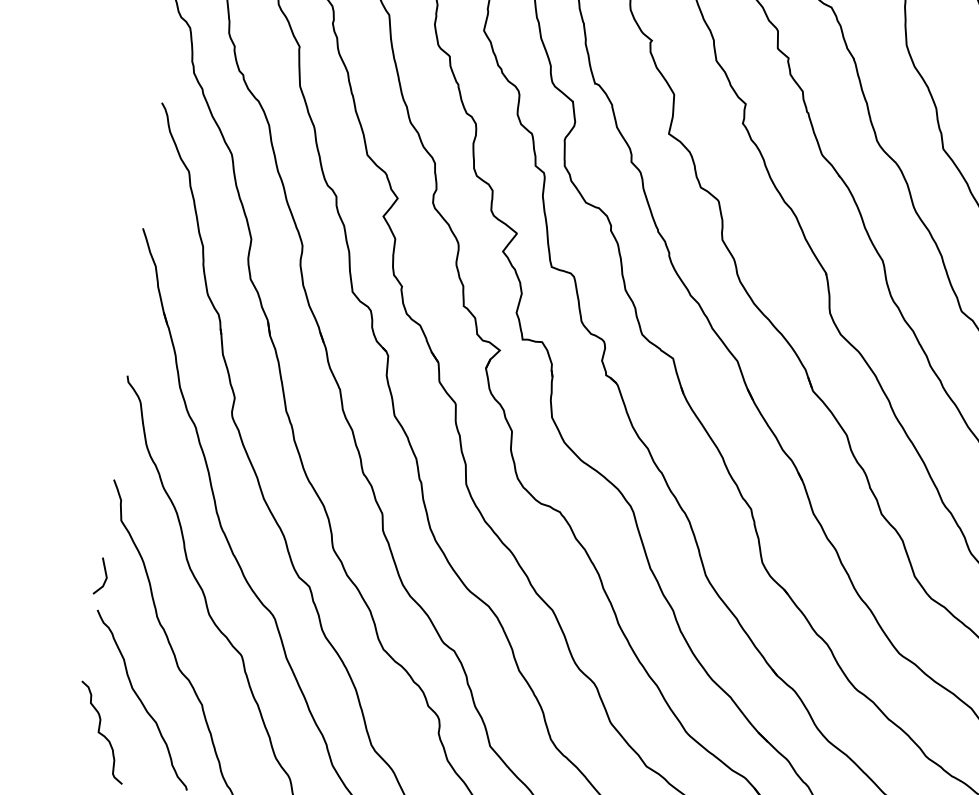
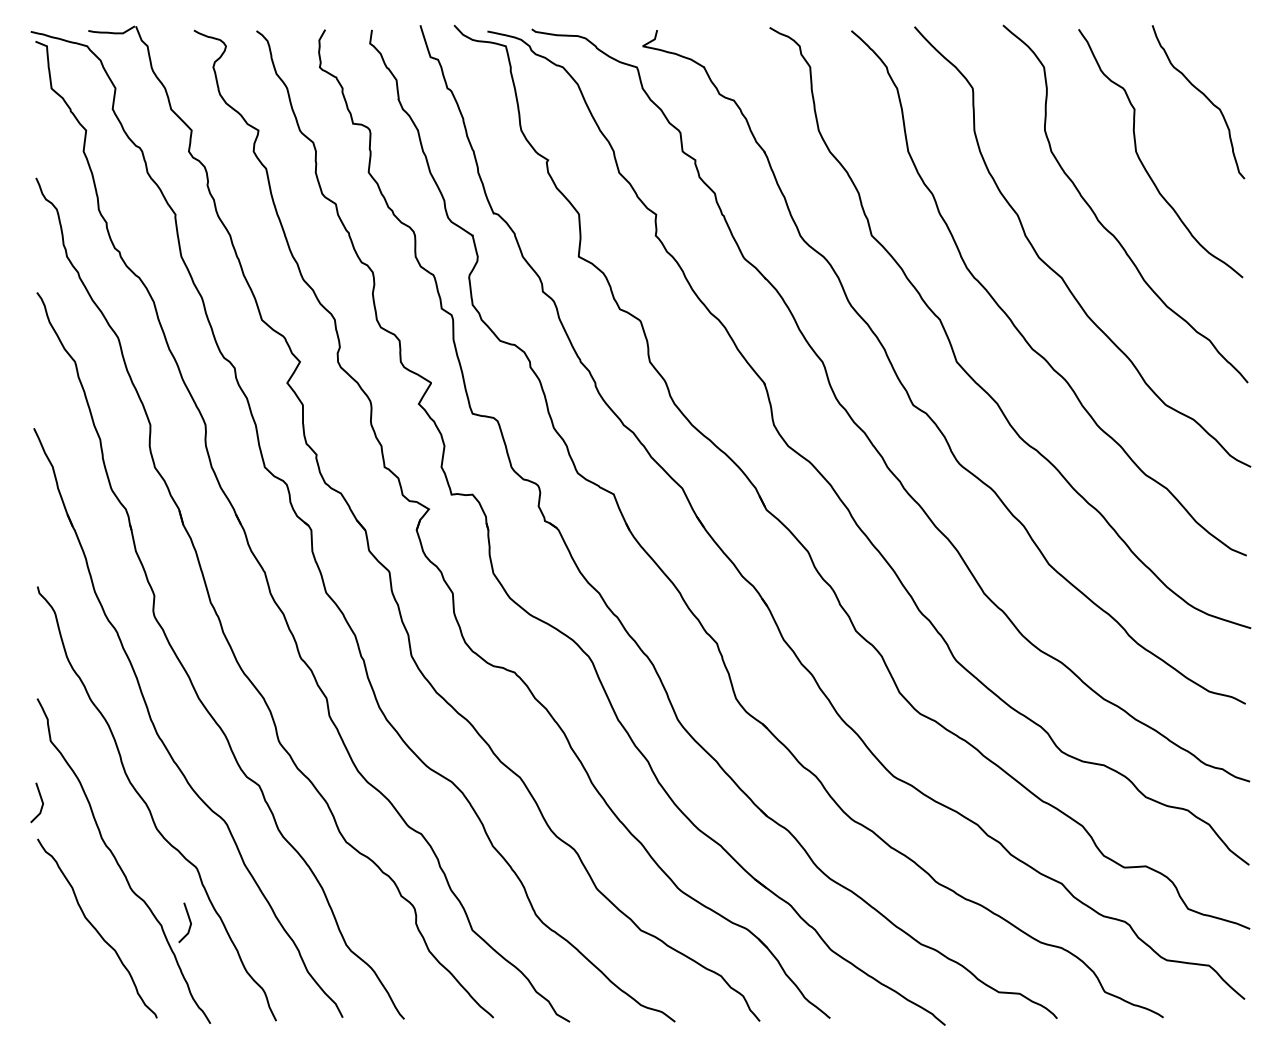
curve: (227, 702) -> (188, 919), added
curve: (100, 732) -> (57, 968), removed

